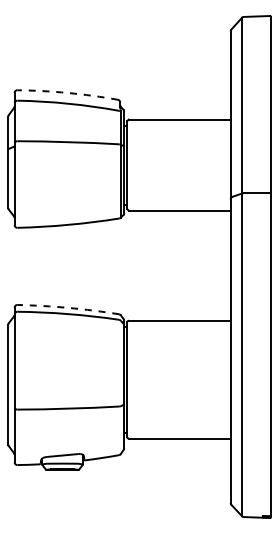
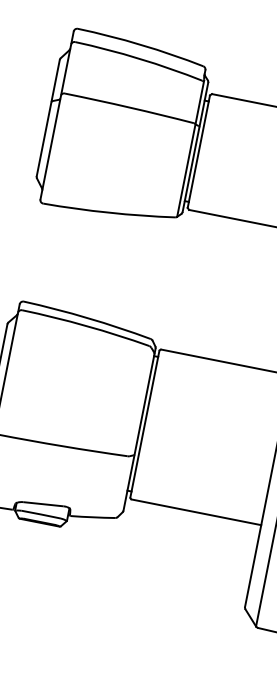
arc: (67, 92) -> (140, 44), dashed -> solid
arc: (68, 307) -> (88, 317), dashed -> solid

